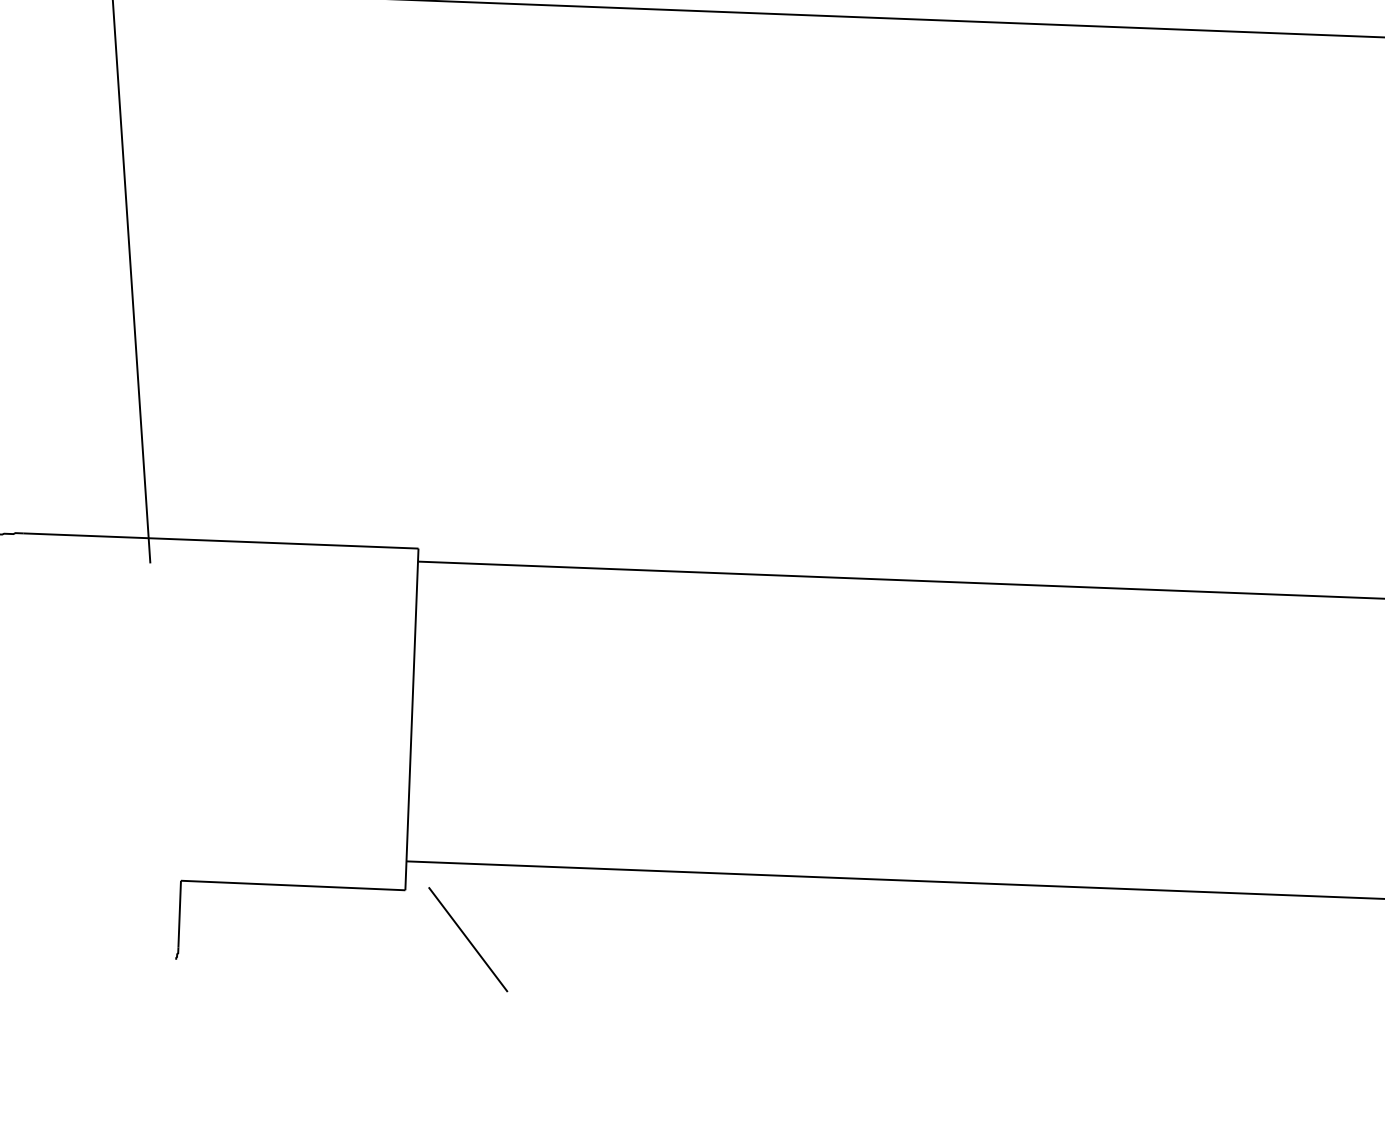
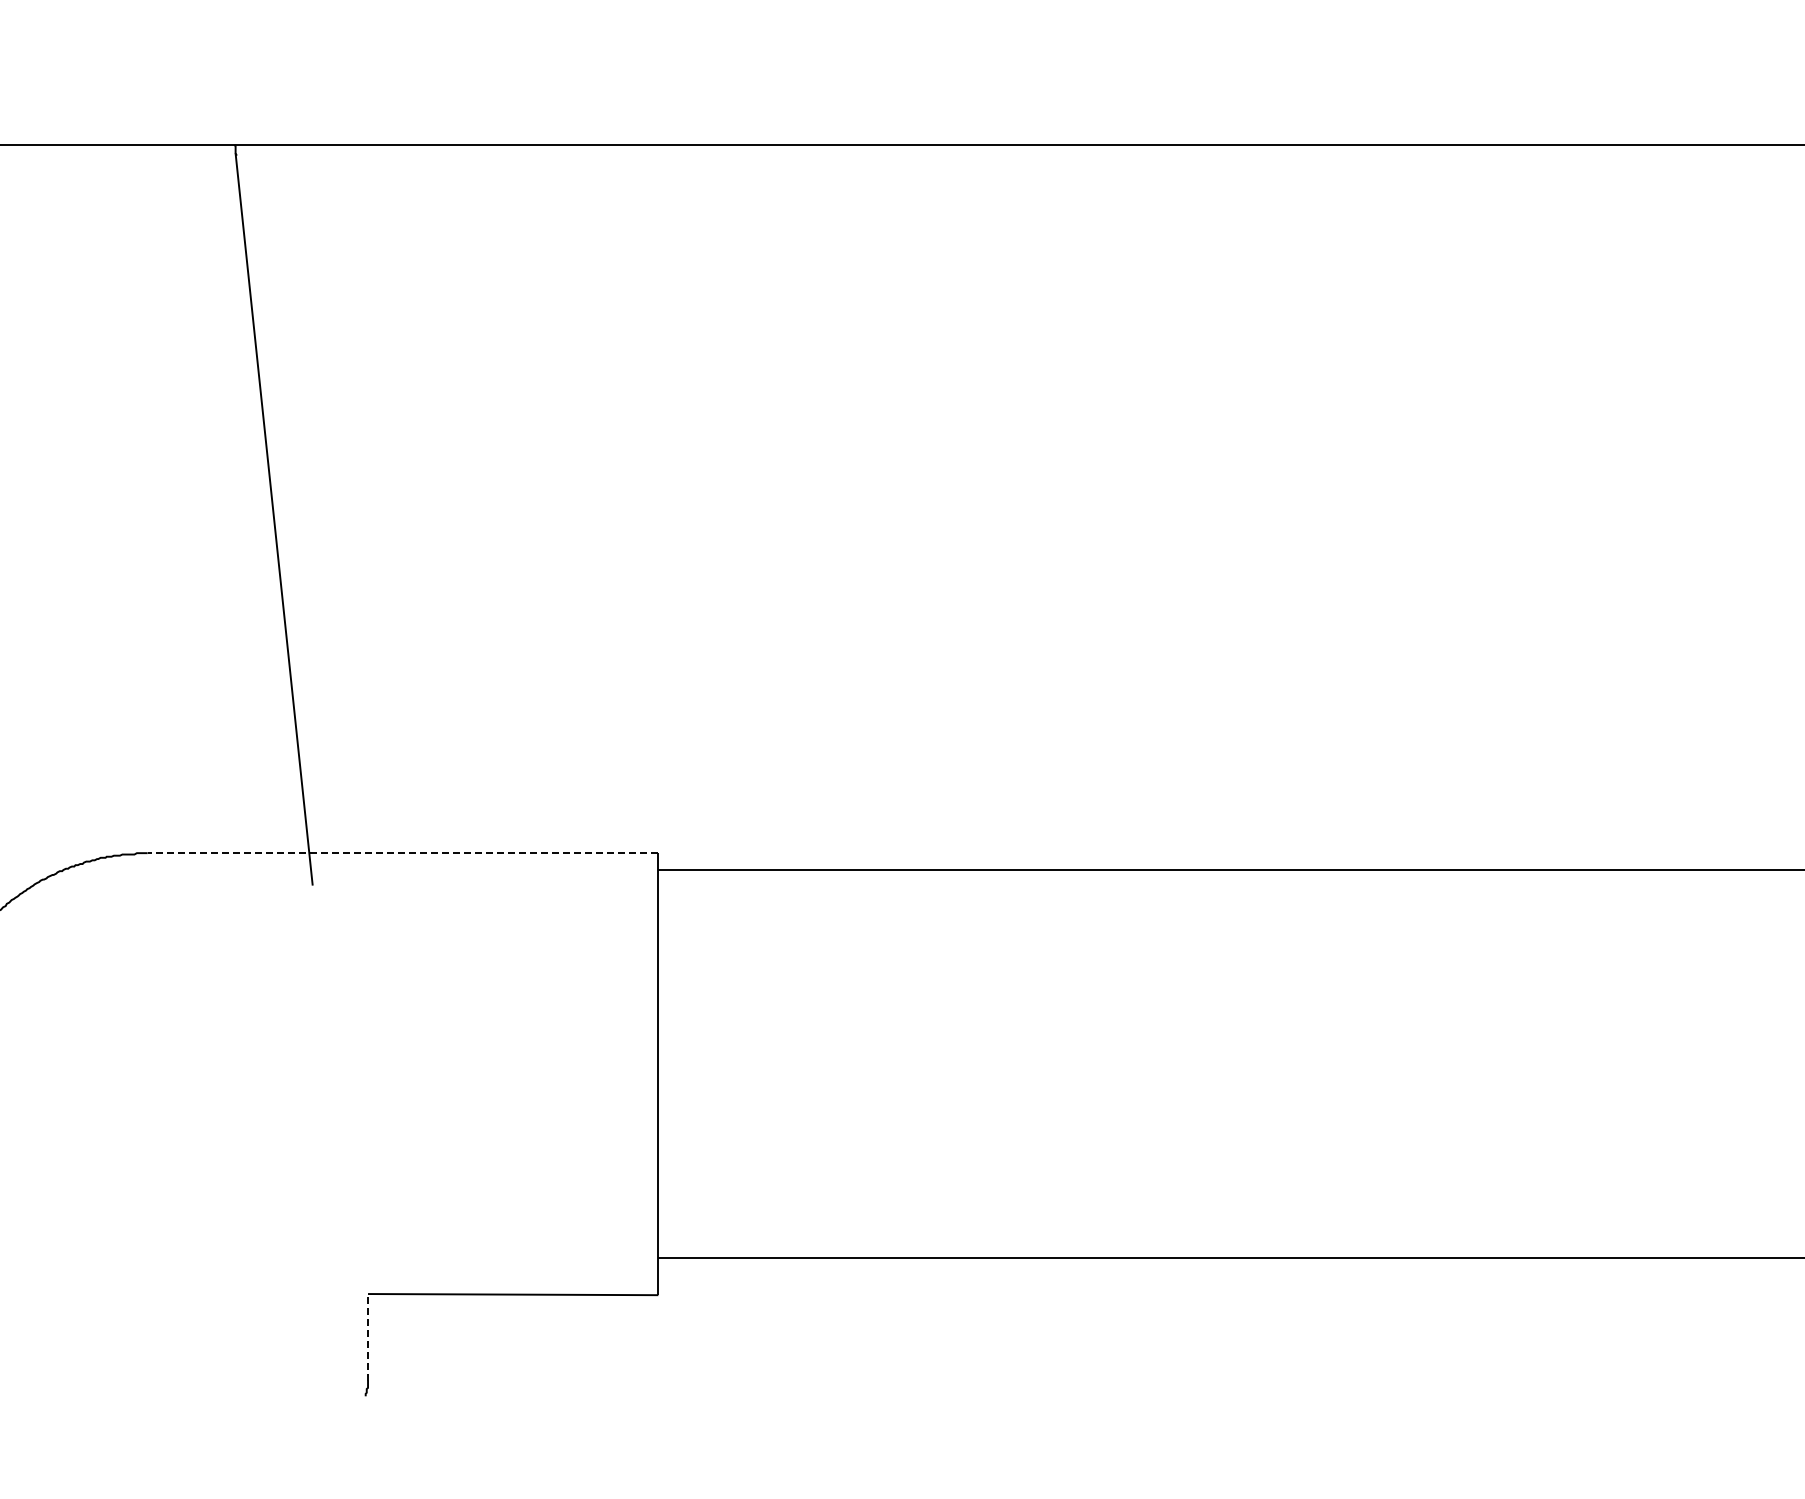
line: (220, 541) -> (402, 853), solid -> dashed
line: (180, 913) -> (368, 1336), solid -> dashed
line: (467, 939) -> (741, 1355), removed

